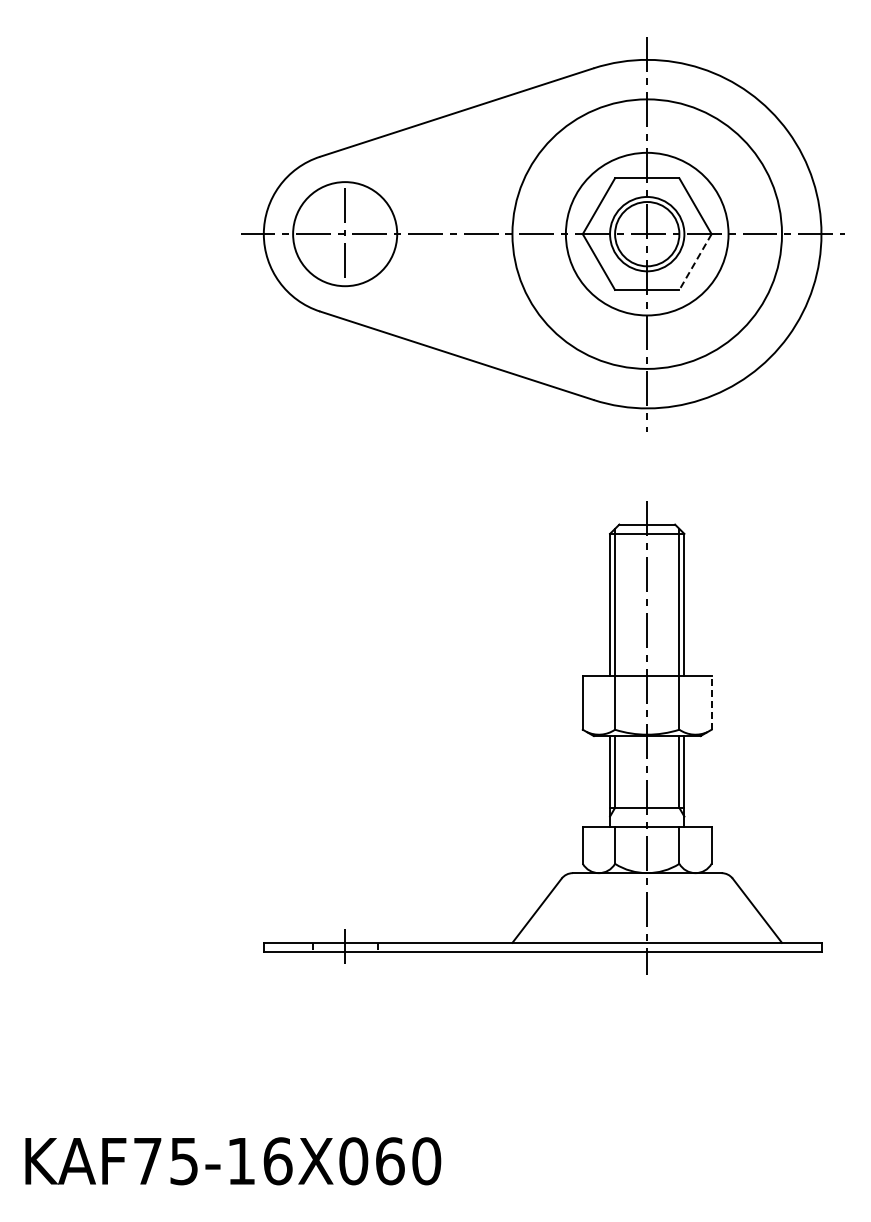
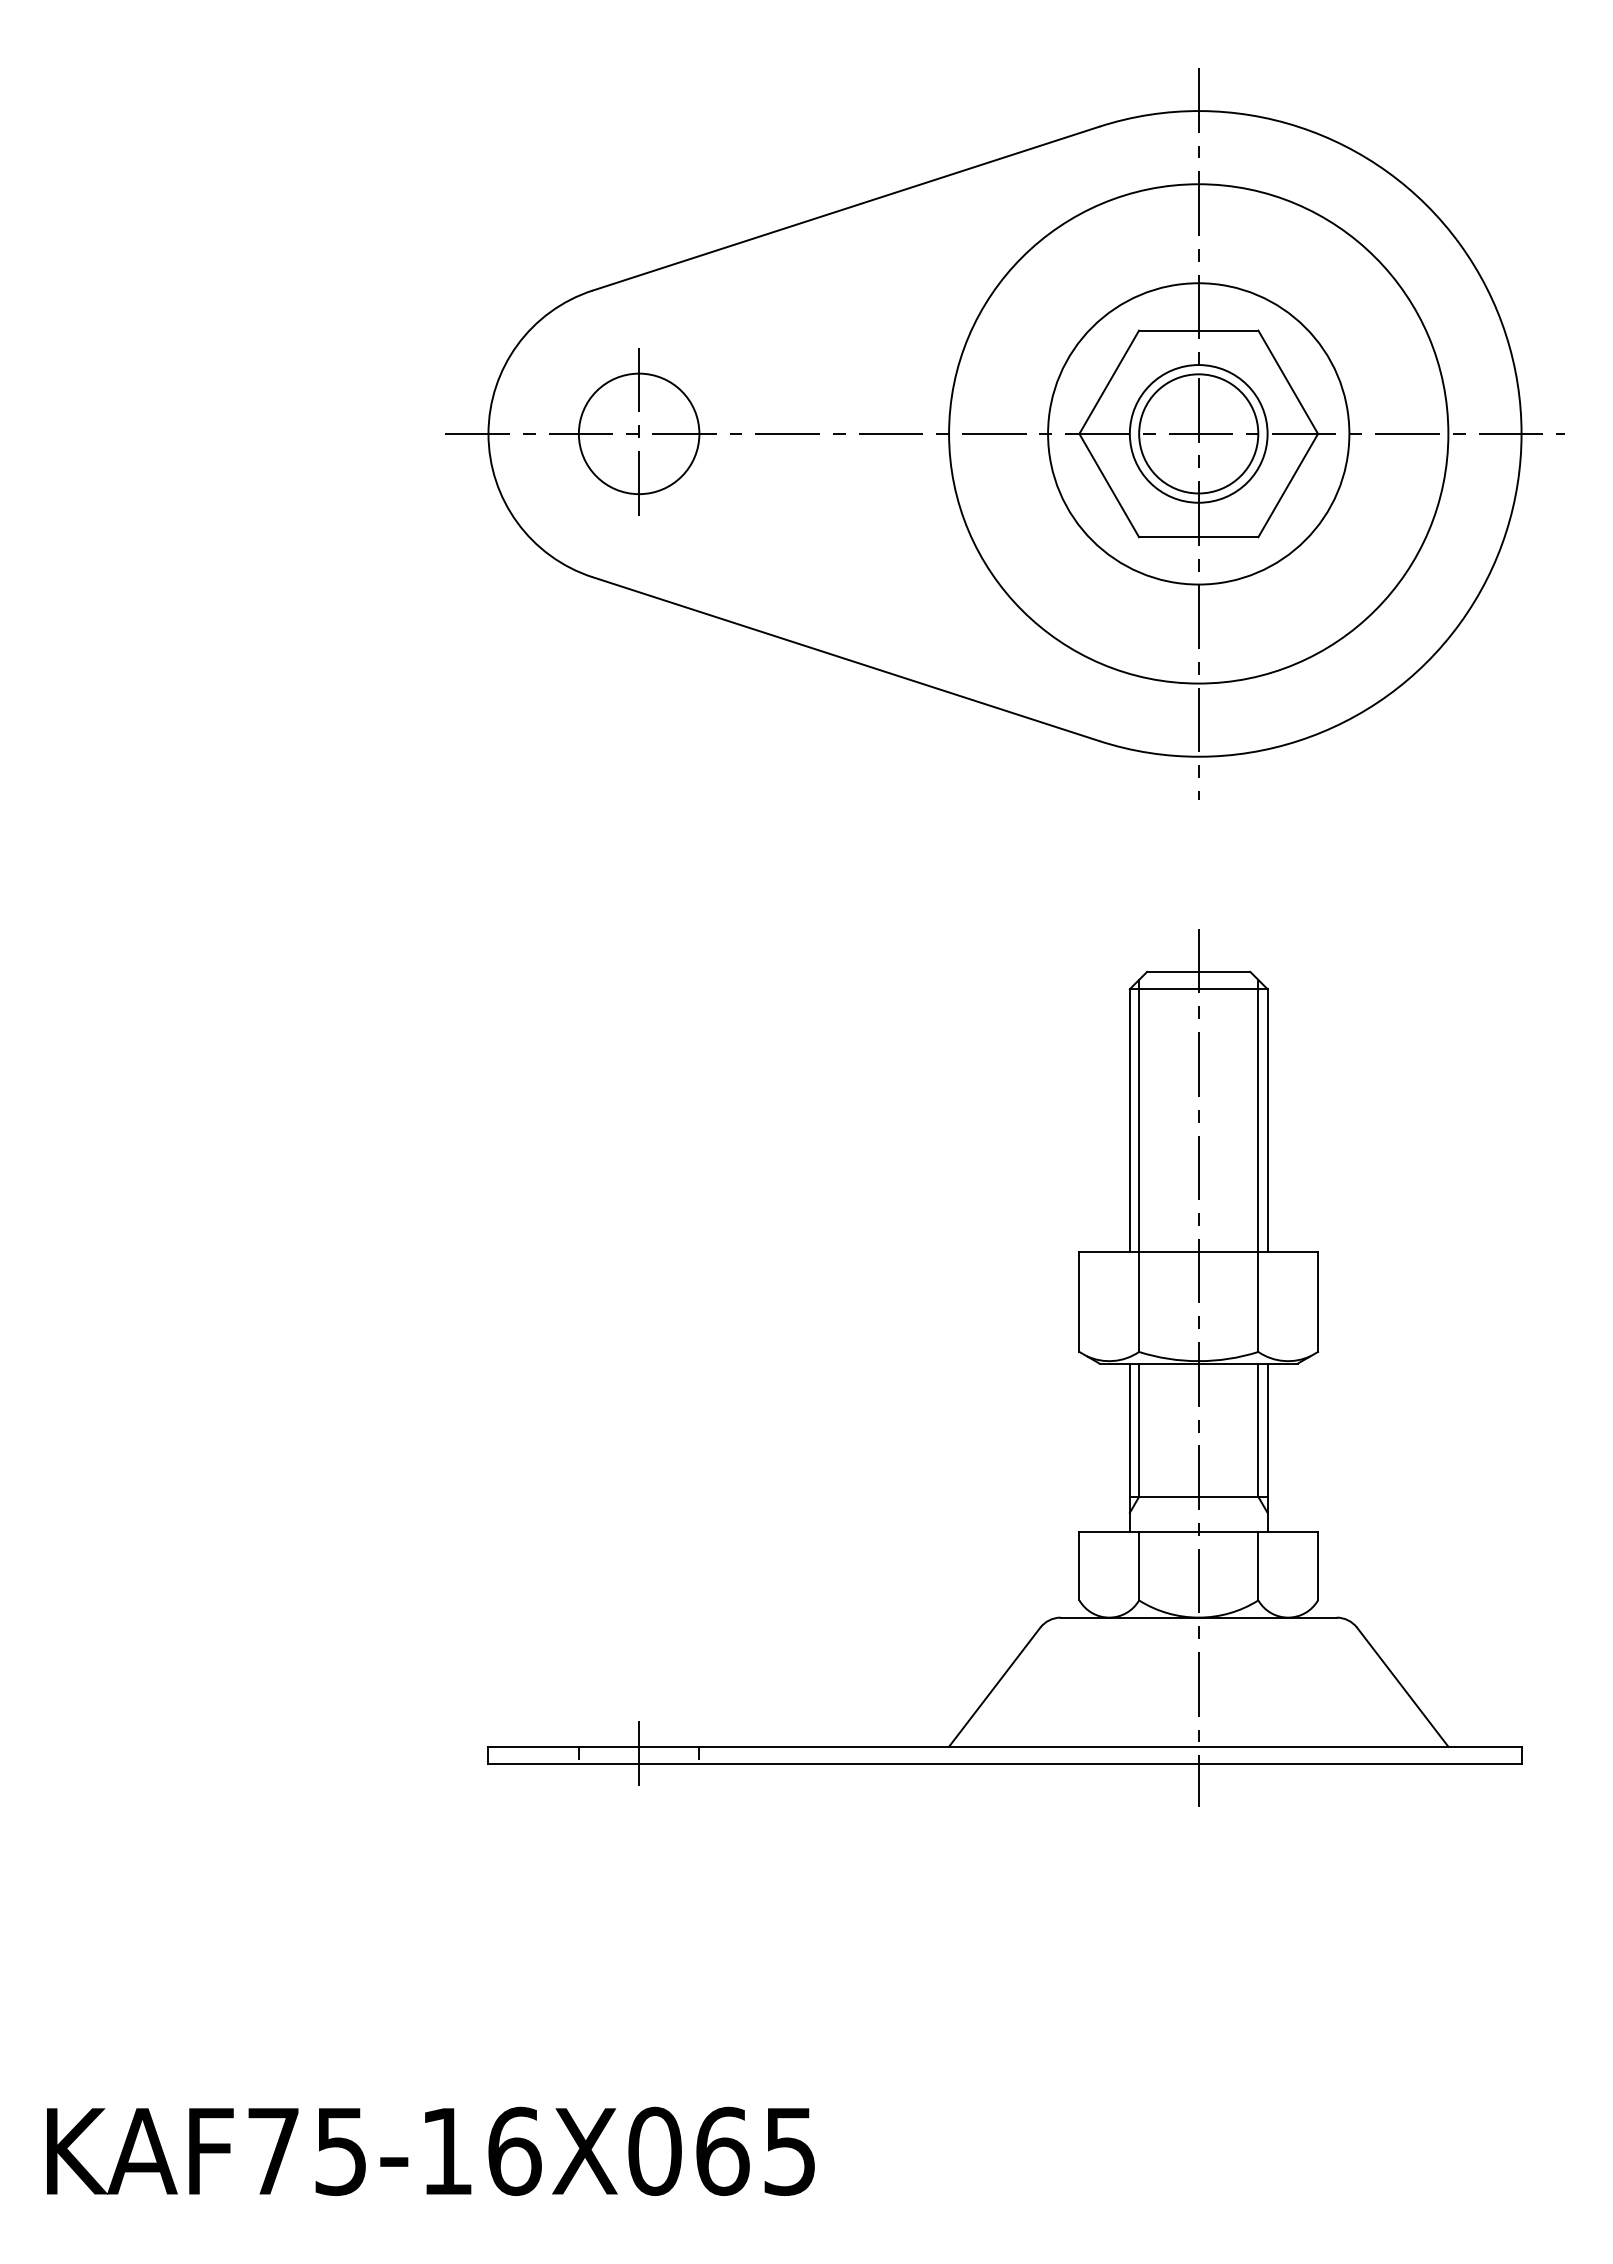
circle: (344, 233) -> (637, 432), size x0.62
line: (695, 262) -> (1288, 486), dashed -> solid
line: (711, 702) -> (1317, 1301), dashed -> solid
text: (426, 1161) -> (789, 2151), KAF75-16X060 -> KAF75-16X065

